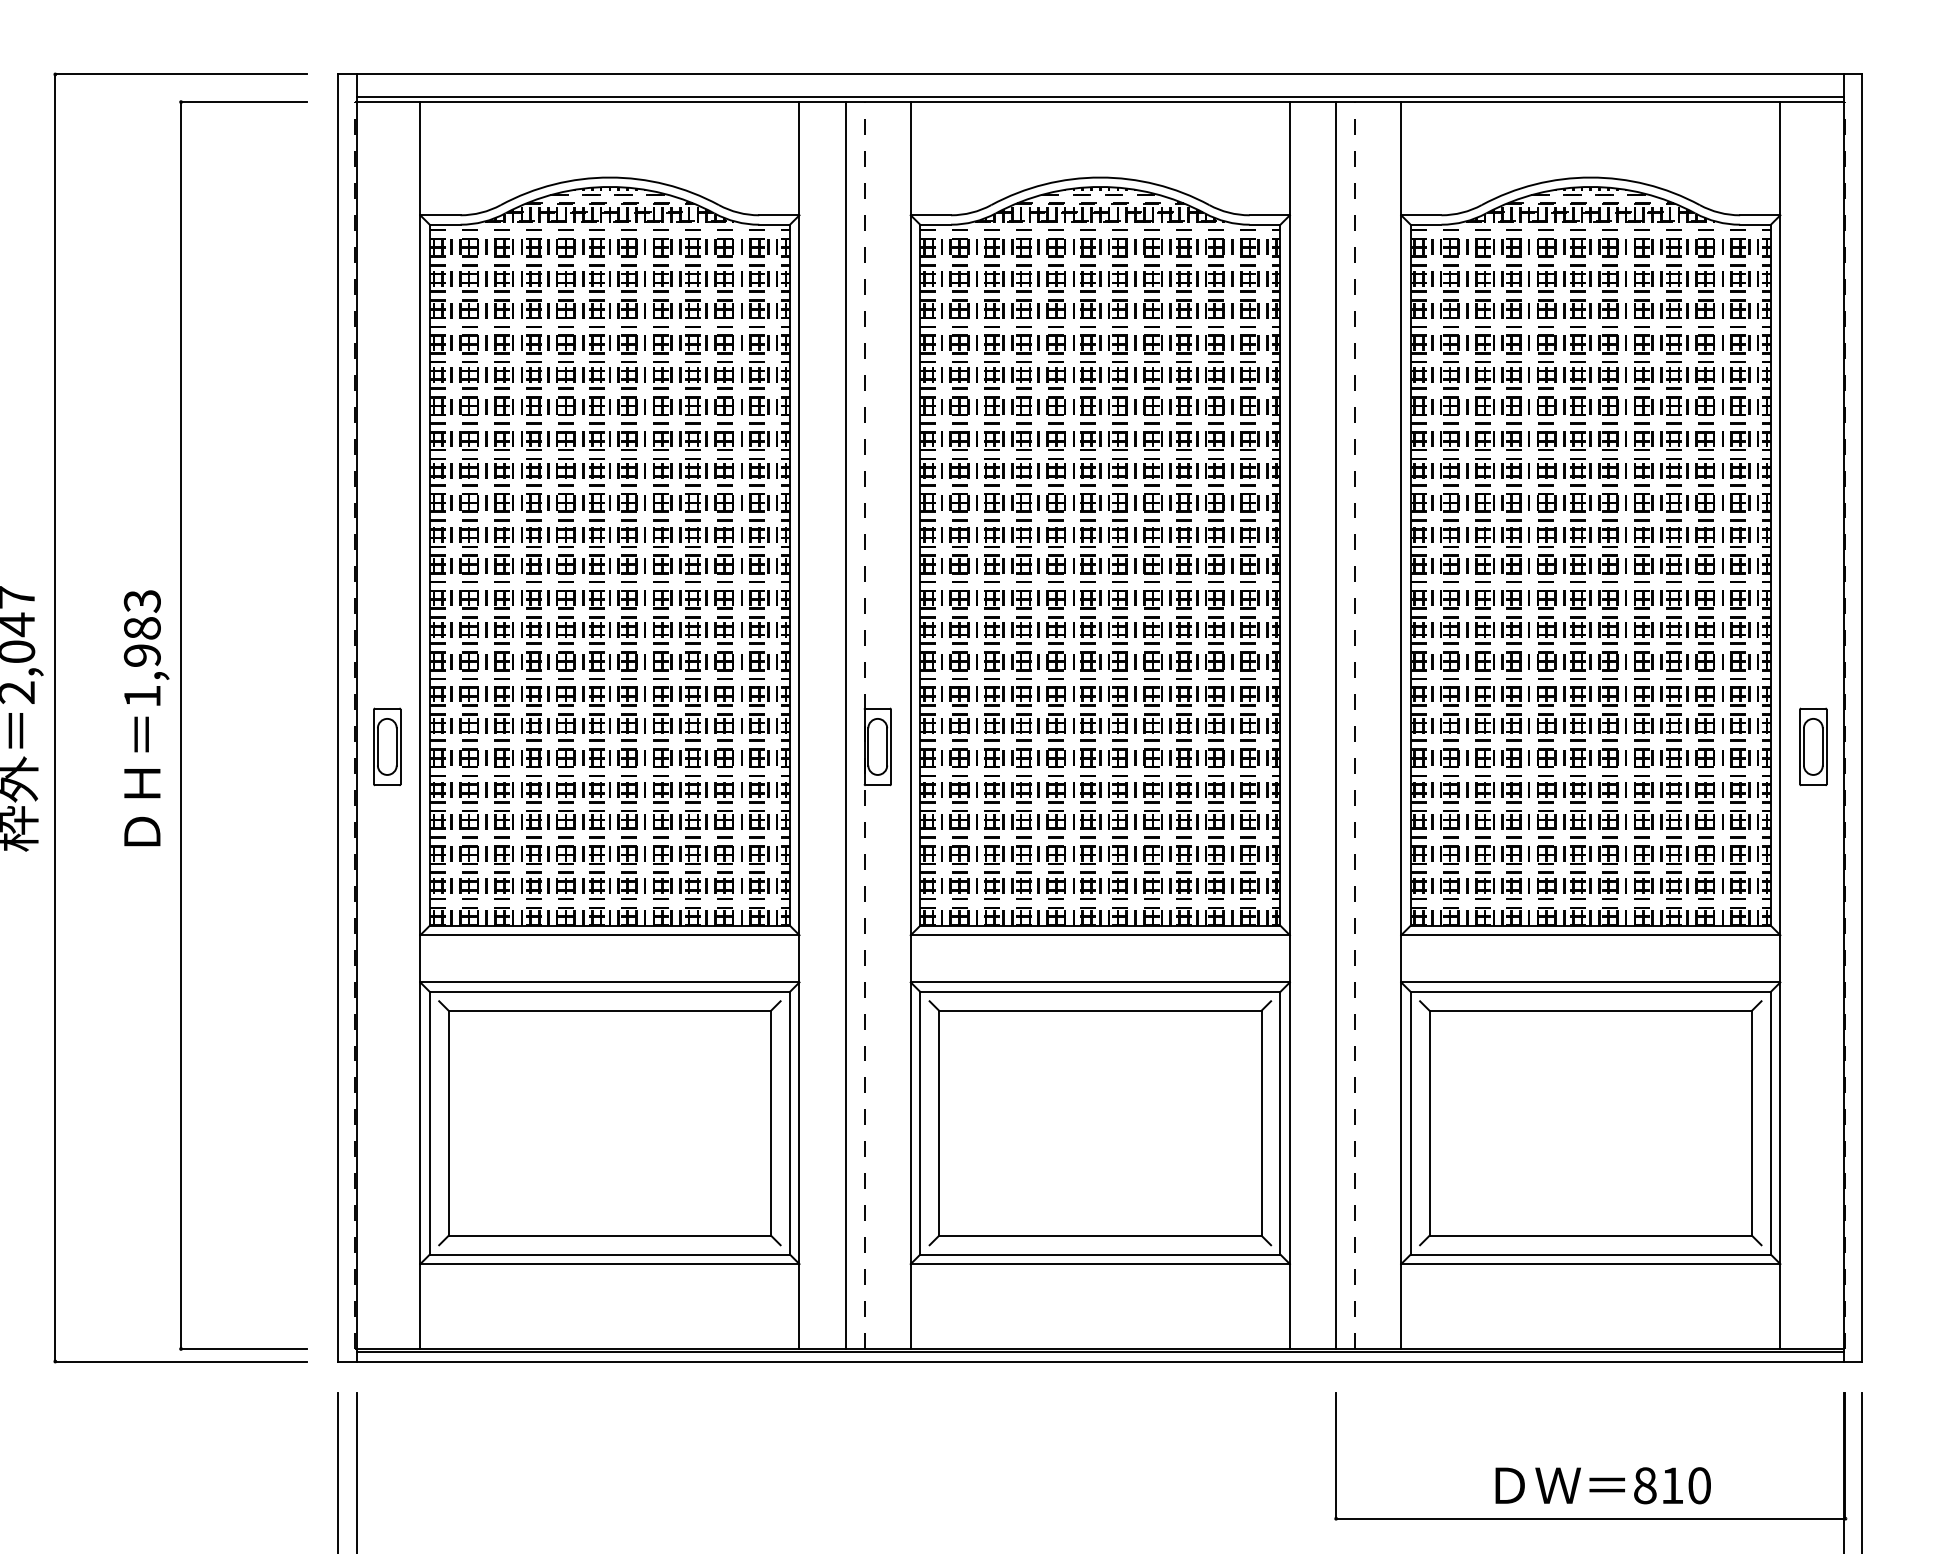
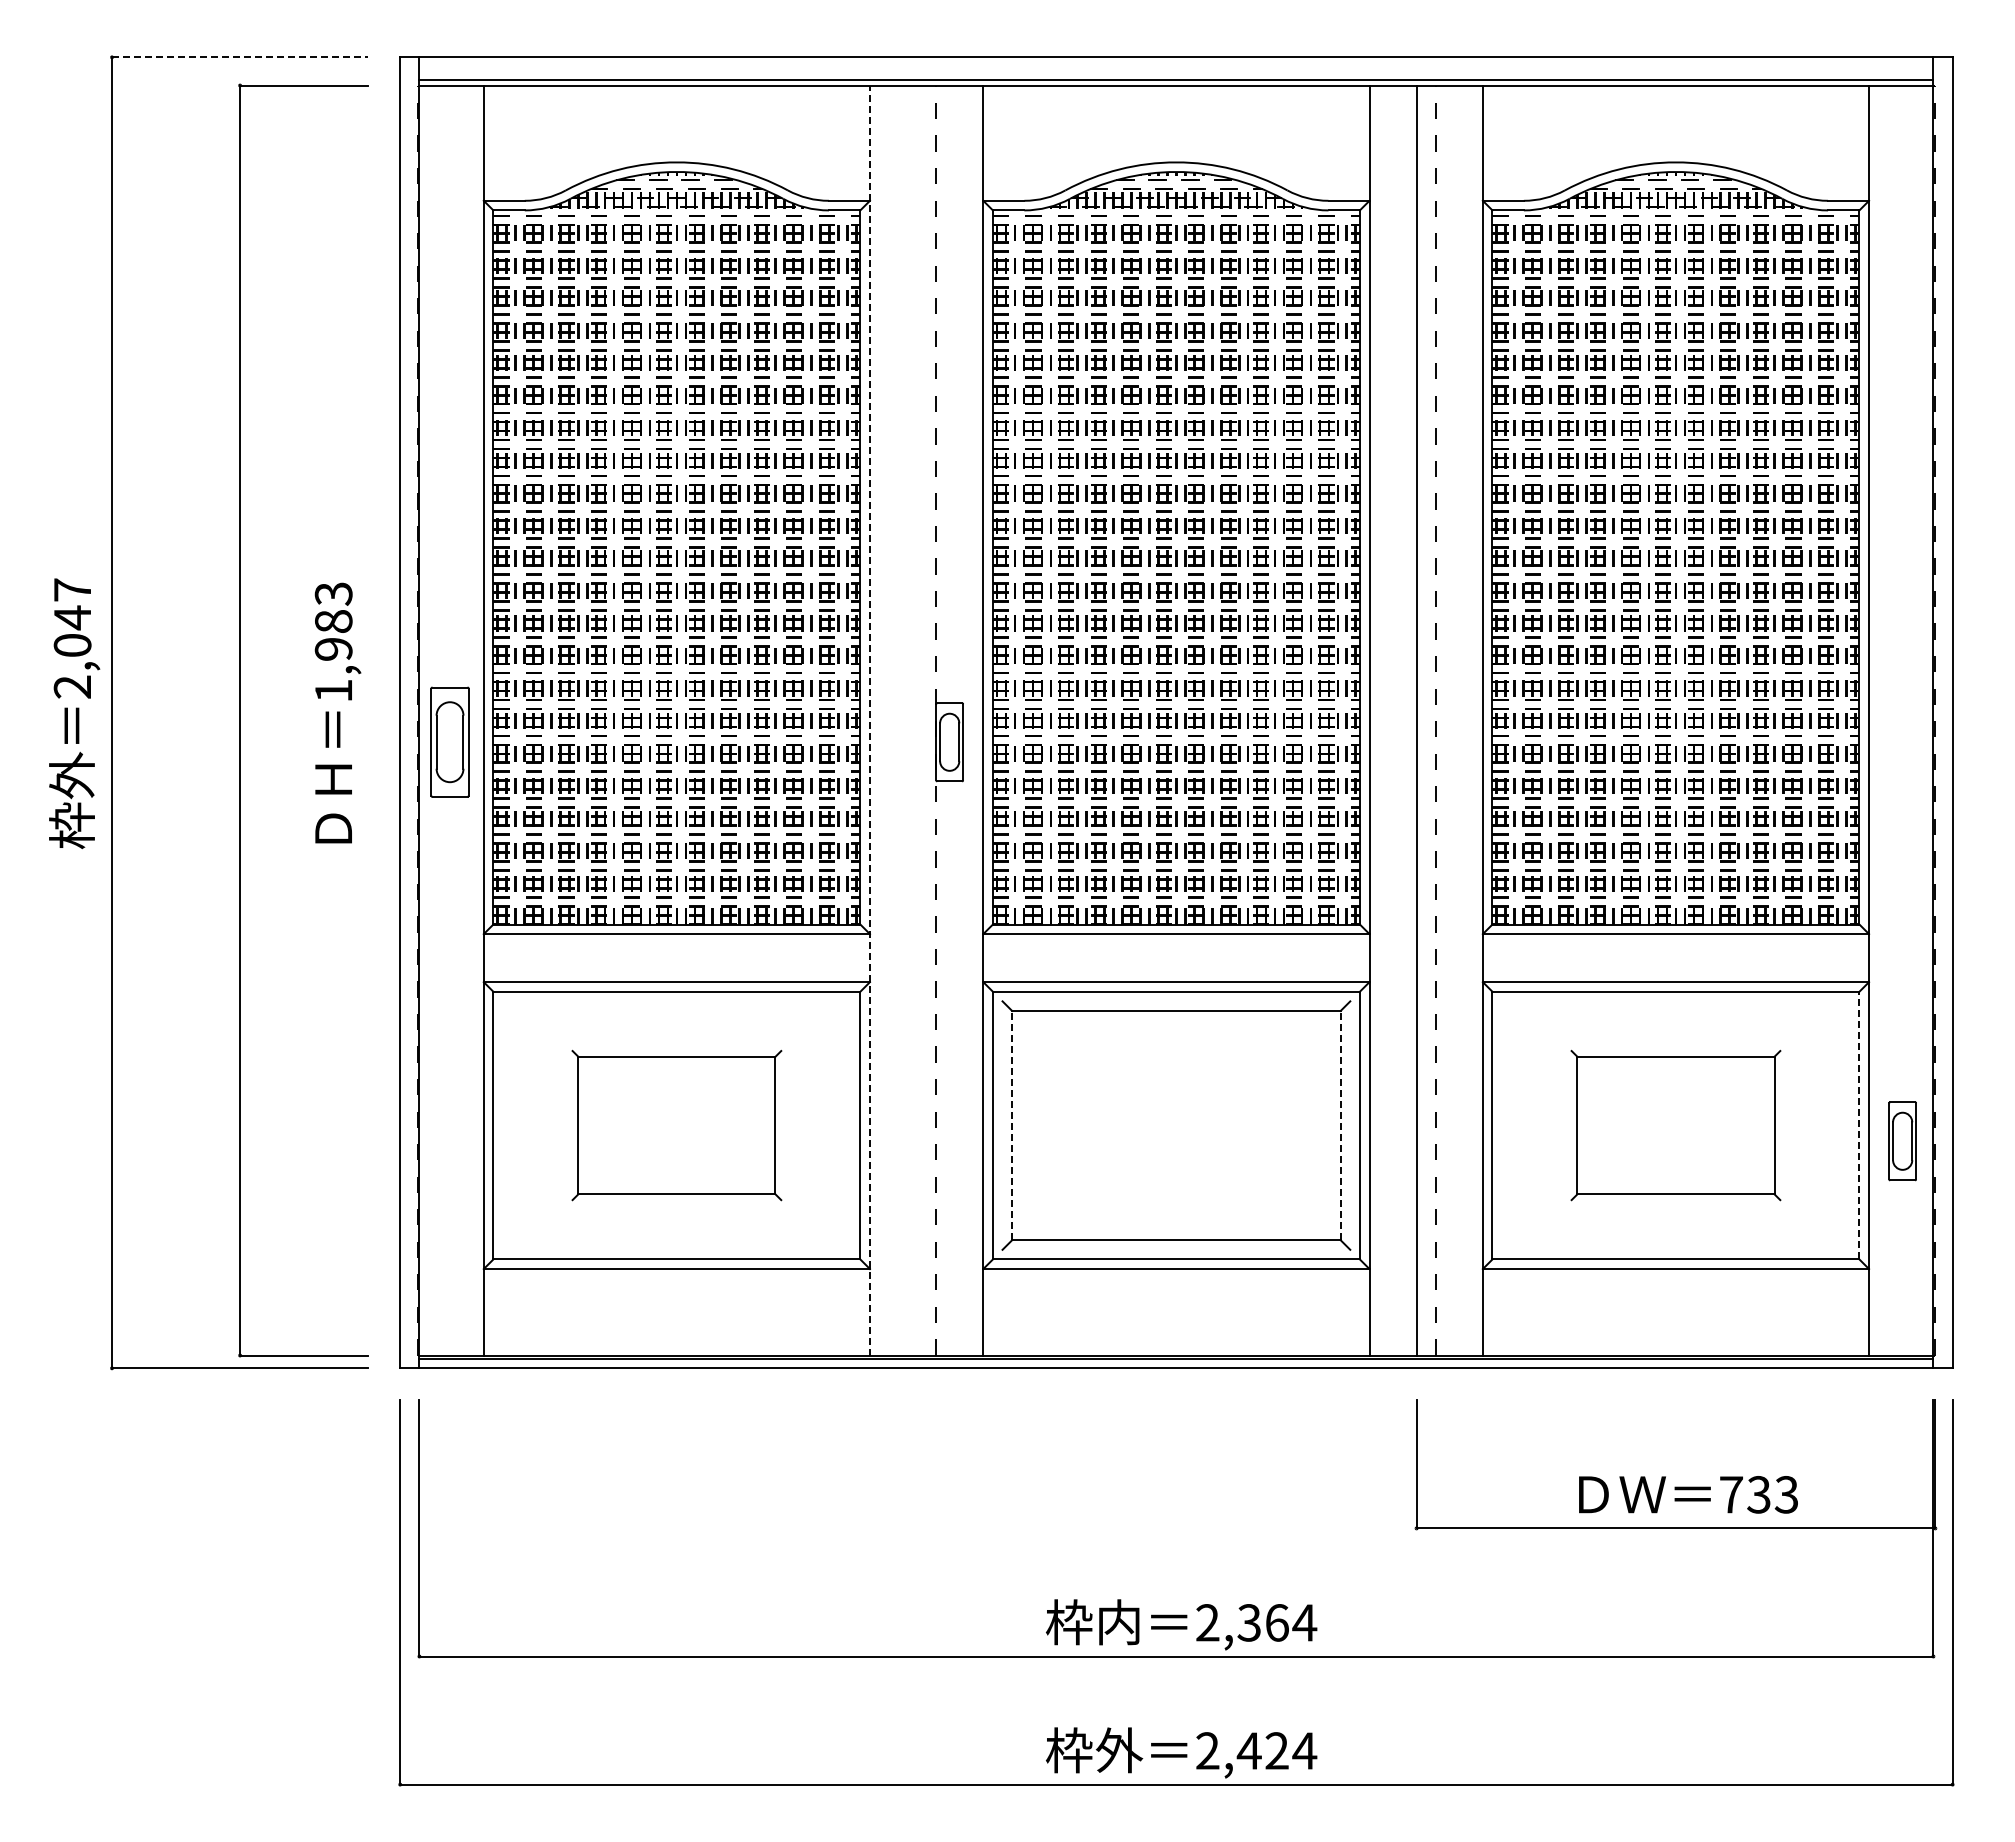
line: (181, 74) -> (240, 57), solid -> dashed
text: (146, 717) -> (337, 712), moved
line: (799, 725) -> (869, 720), solid -> dashed
line: (846, 725) -> (917, 720), removed
part: (387, 747) -> (450, 742), size x1.4
part: (1813, 747) -> (1902, 1141), moved
part: (609, 1123) -> (676, 1125), size x0.6
line: (939, 1123) -> (1012, 1125), solid -> dashed
line: (1261, 1123) -> (1340, 1125), solid -> dashed
part: (1590, 1123) -> (1675, 1125), size x0.6
line: (1770, 1123) -> (1859, 1125), solid -> dashed
text: (1672, 1485) -> (1759, 1494), 810 -> 733

